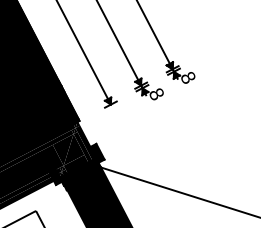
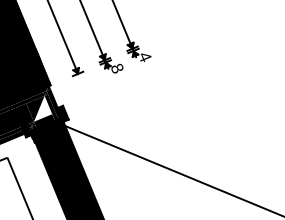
text: (188, 77) -> (145, 56), 8 -> 4
fill: (72, 149) -> (42, 108), removed

